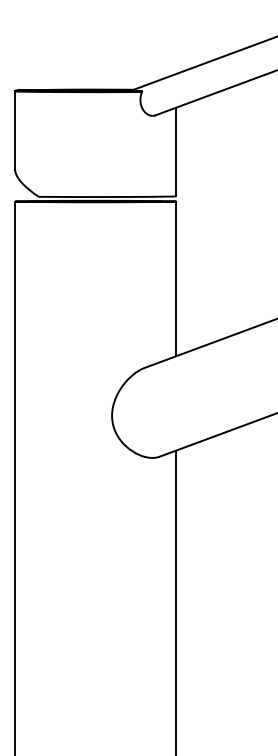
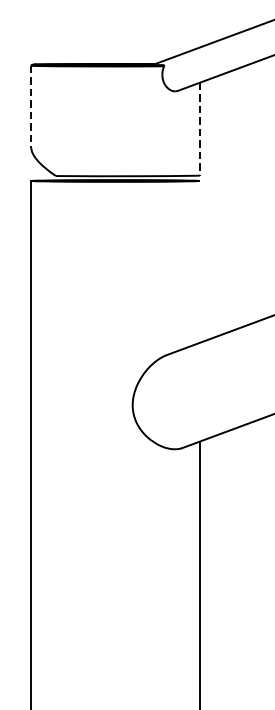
line: (15, 131) -> (31, 107), solid -> dashed
line: (176, 152) -> (200, 129), solid -> dashed
line: (176, 278) -> (200, 261), removed

